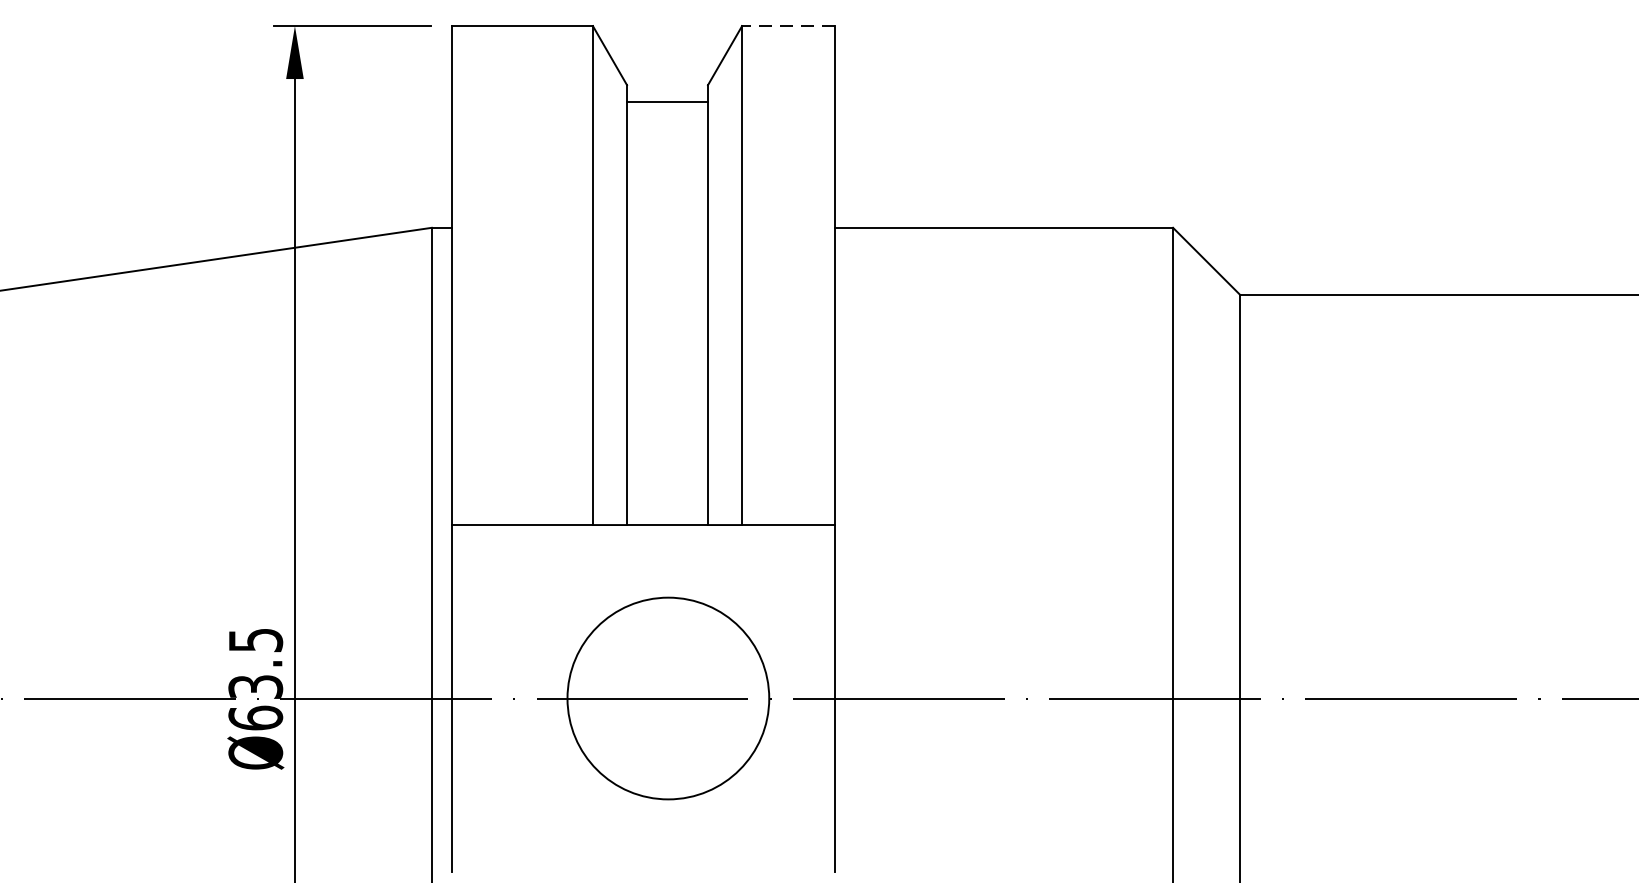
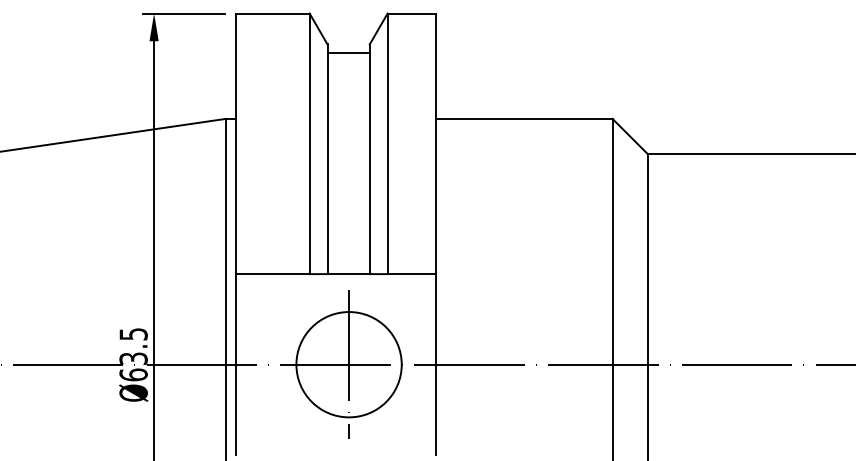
line: (787, 25) -> (411, 13), dashed -> solid
line: (669, 698) -> (349, 364), added

